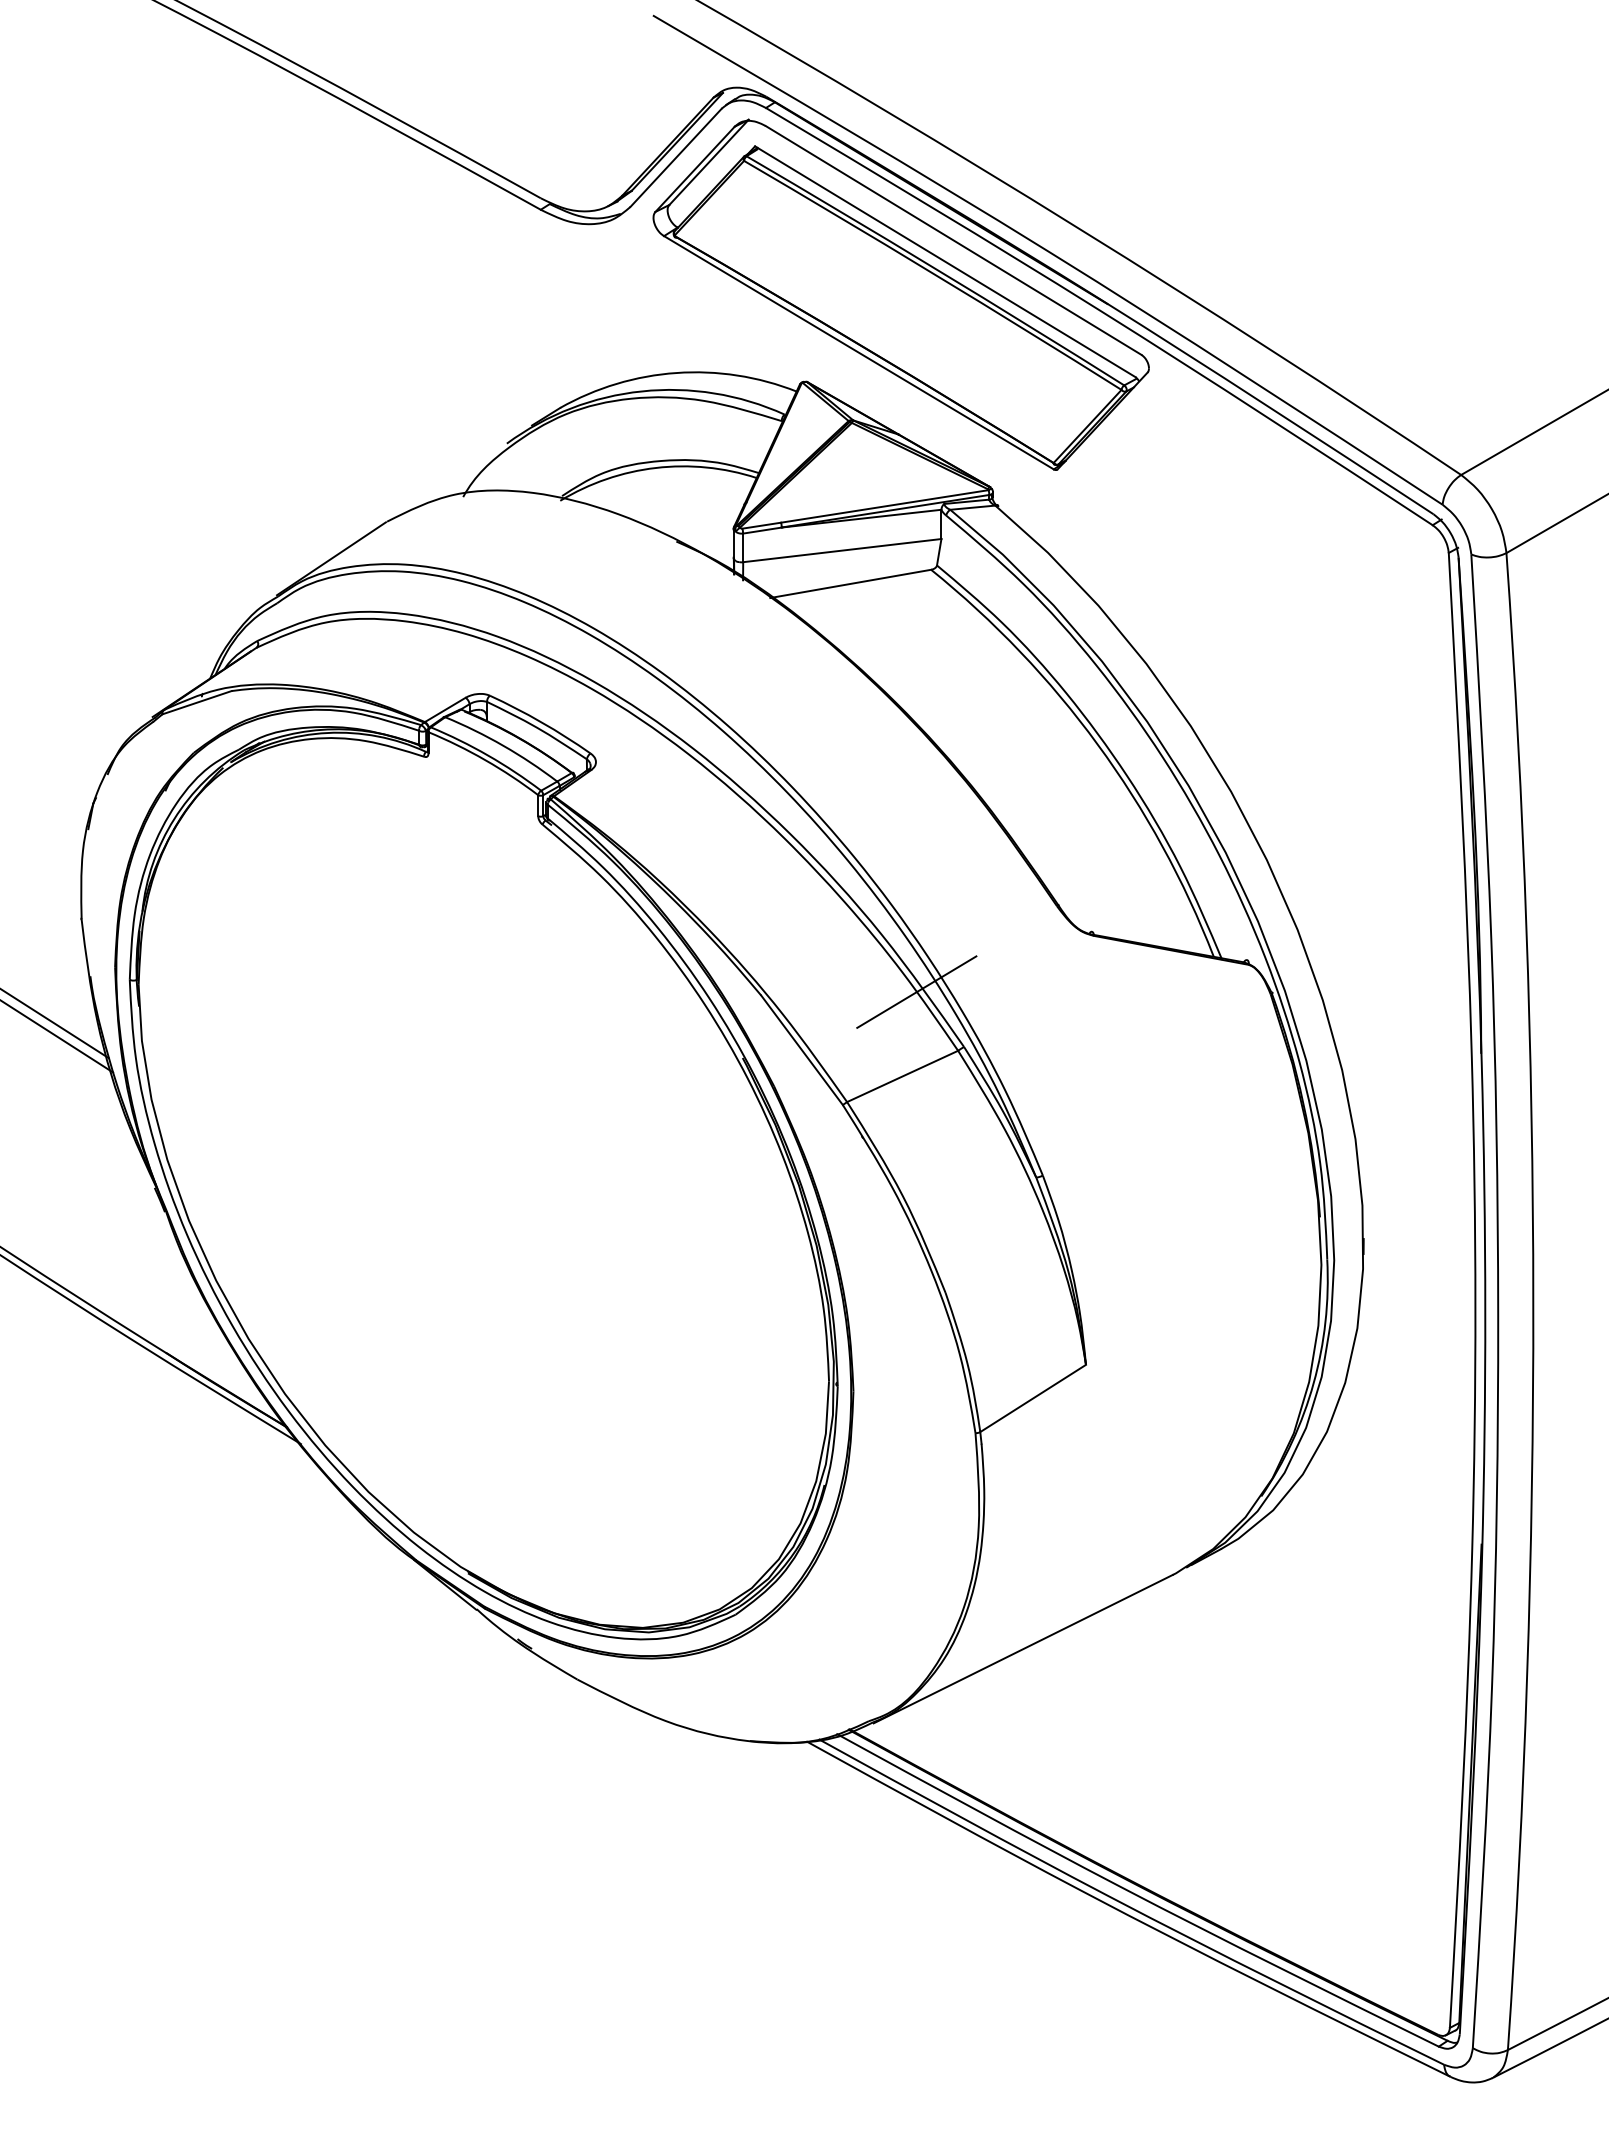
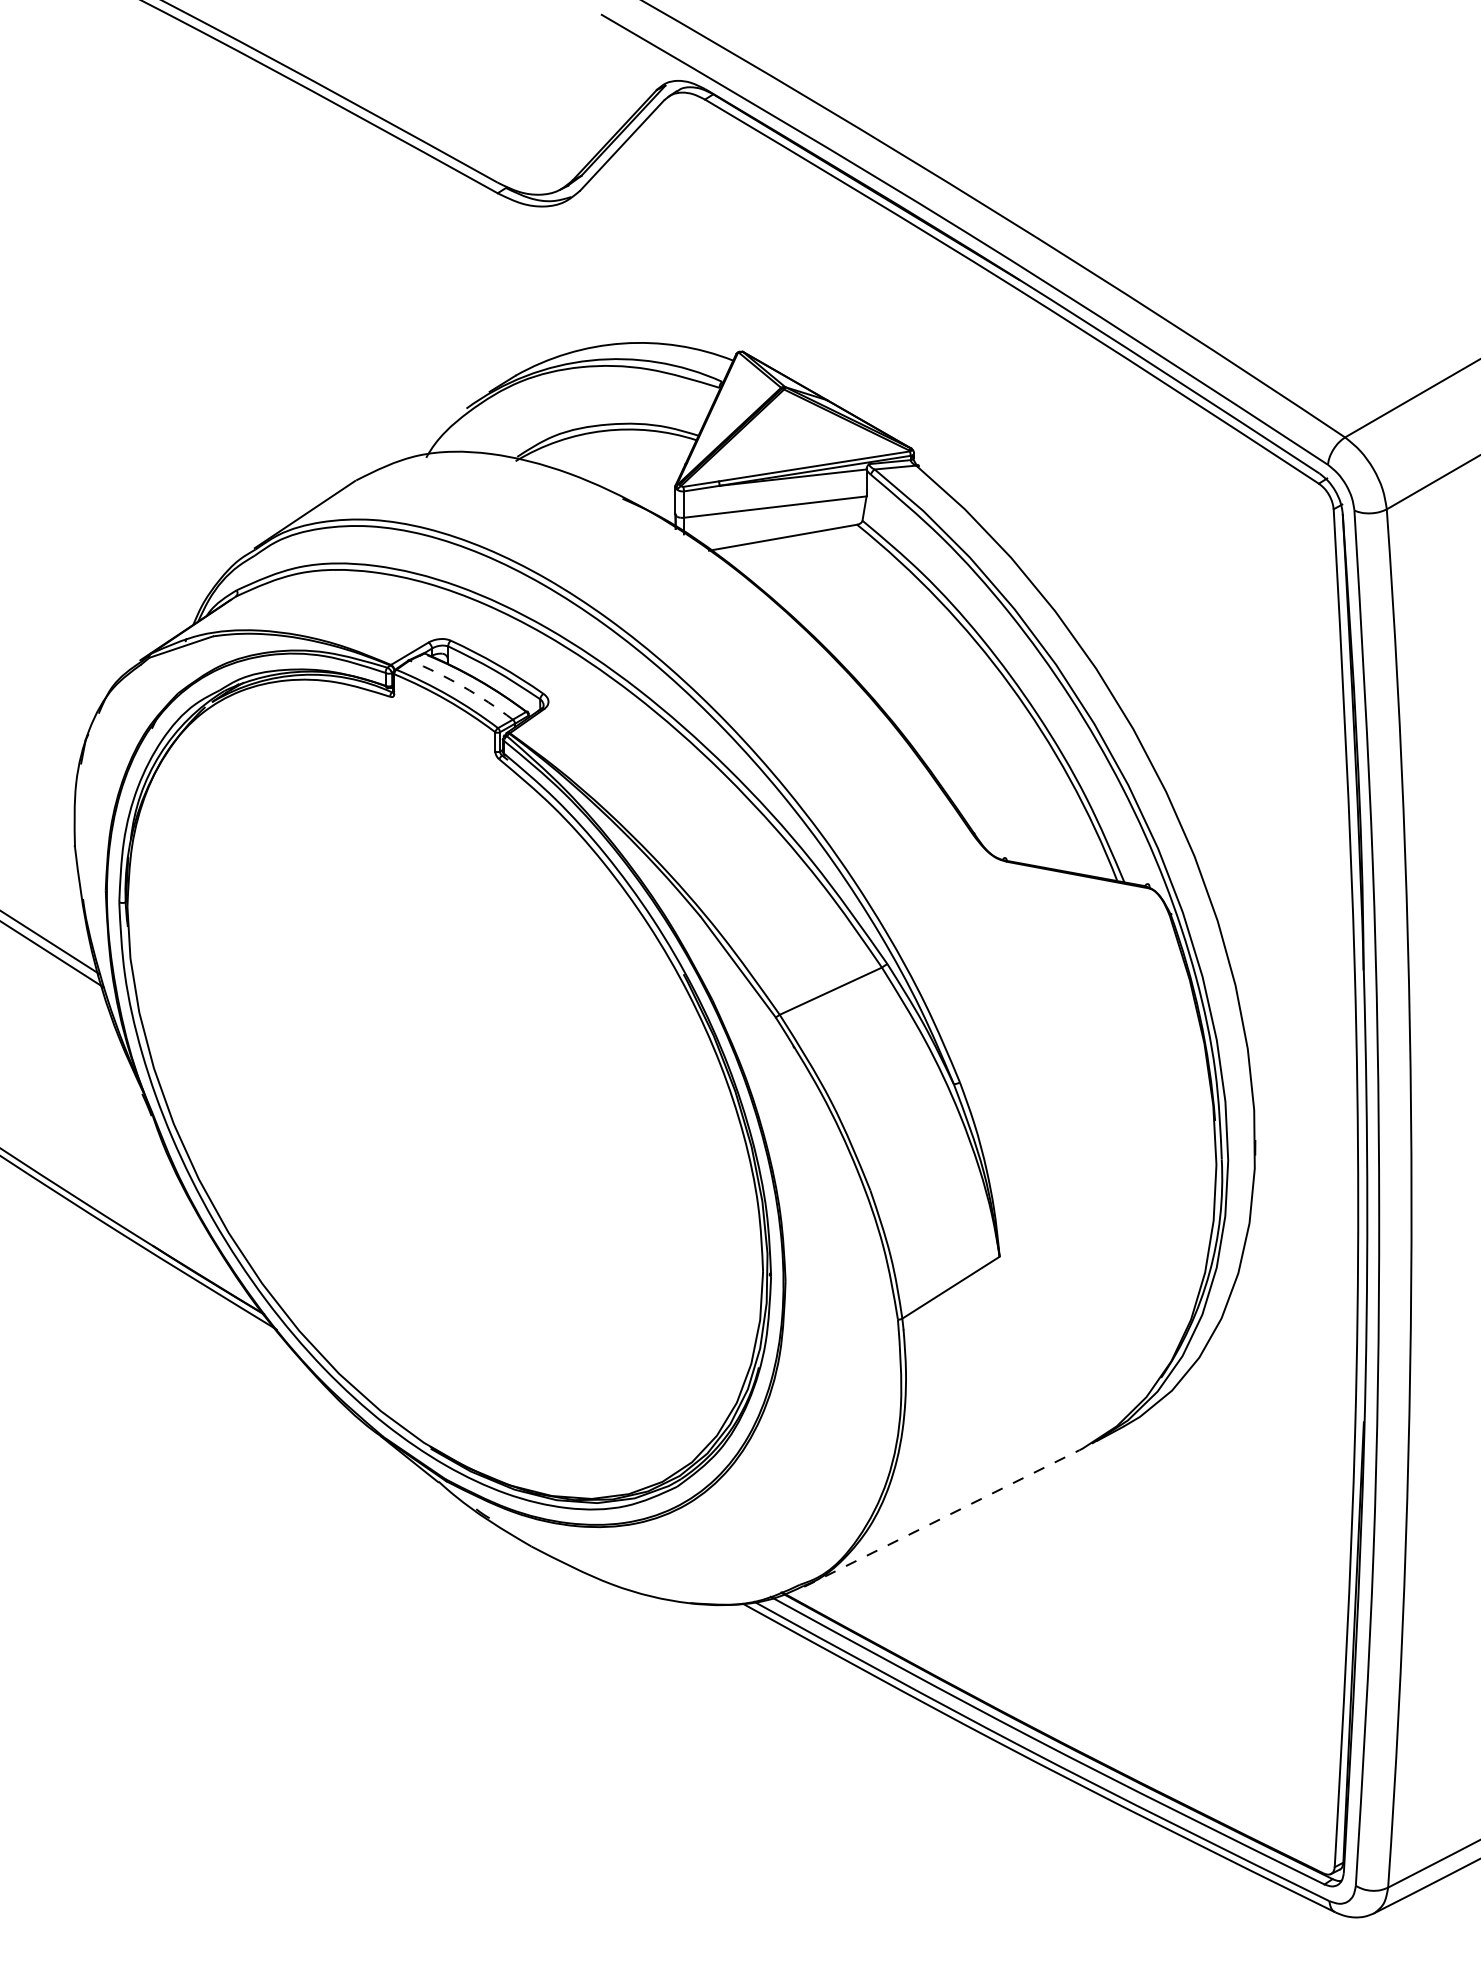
part: (900, 294) -> (828, 271), removed
arc: (503, 745) -> (463, 686), solid -> dashed
line: (916, 991) -> (843, 913), removed
line: (1023, 1649) -> (942, 1518), solid -> dashed

